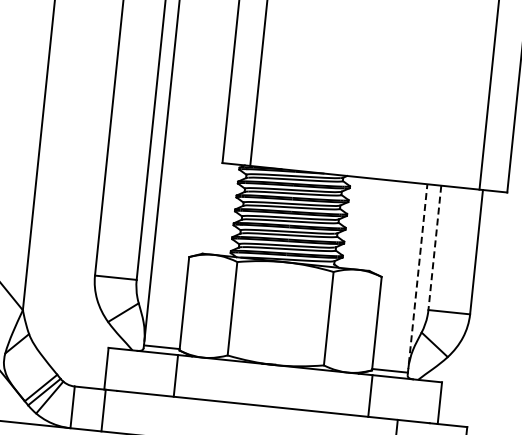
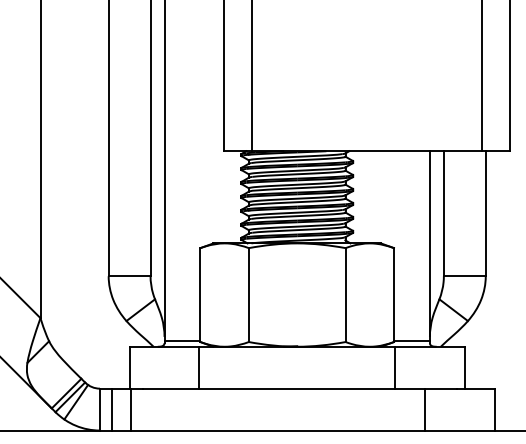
line: (434, 247) -> (443, 213), dashed -> solid
line: (417, 279) -> (429, 247), dashed -> solid
line: (84, 408) -> (111, 409), added

